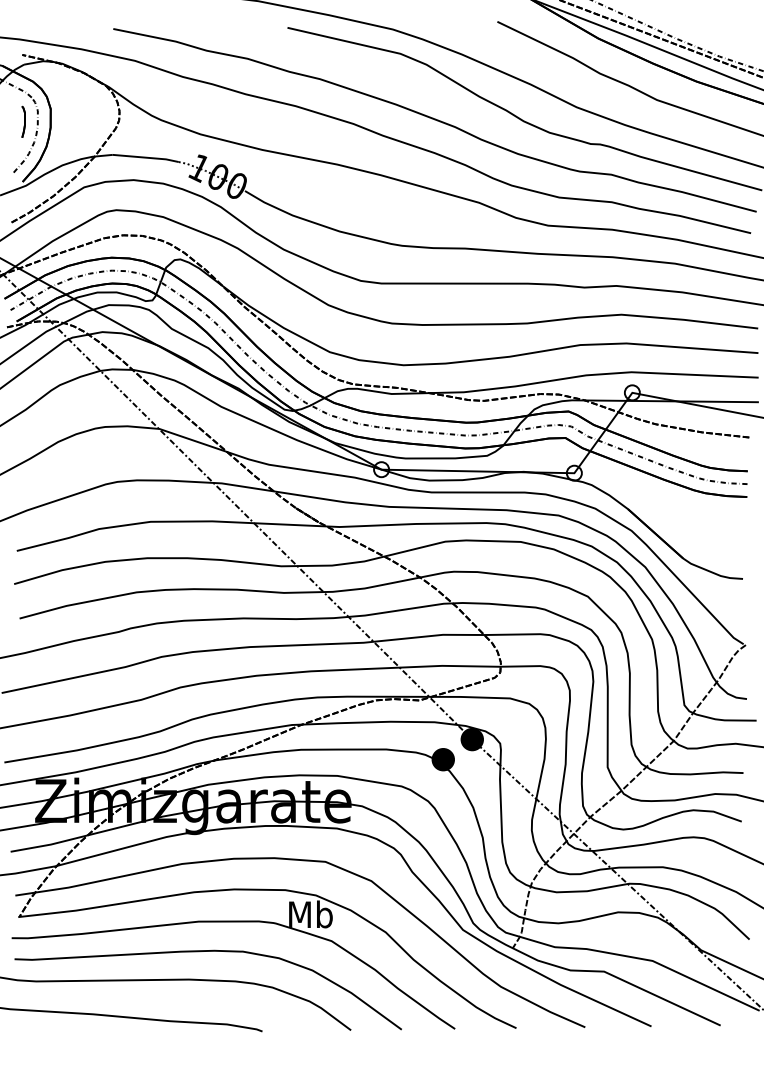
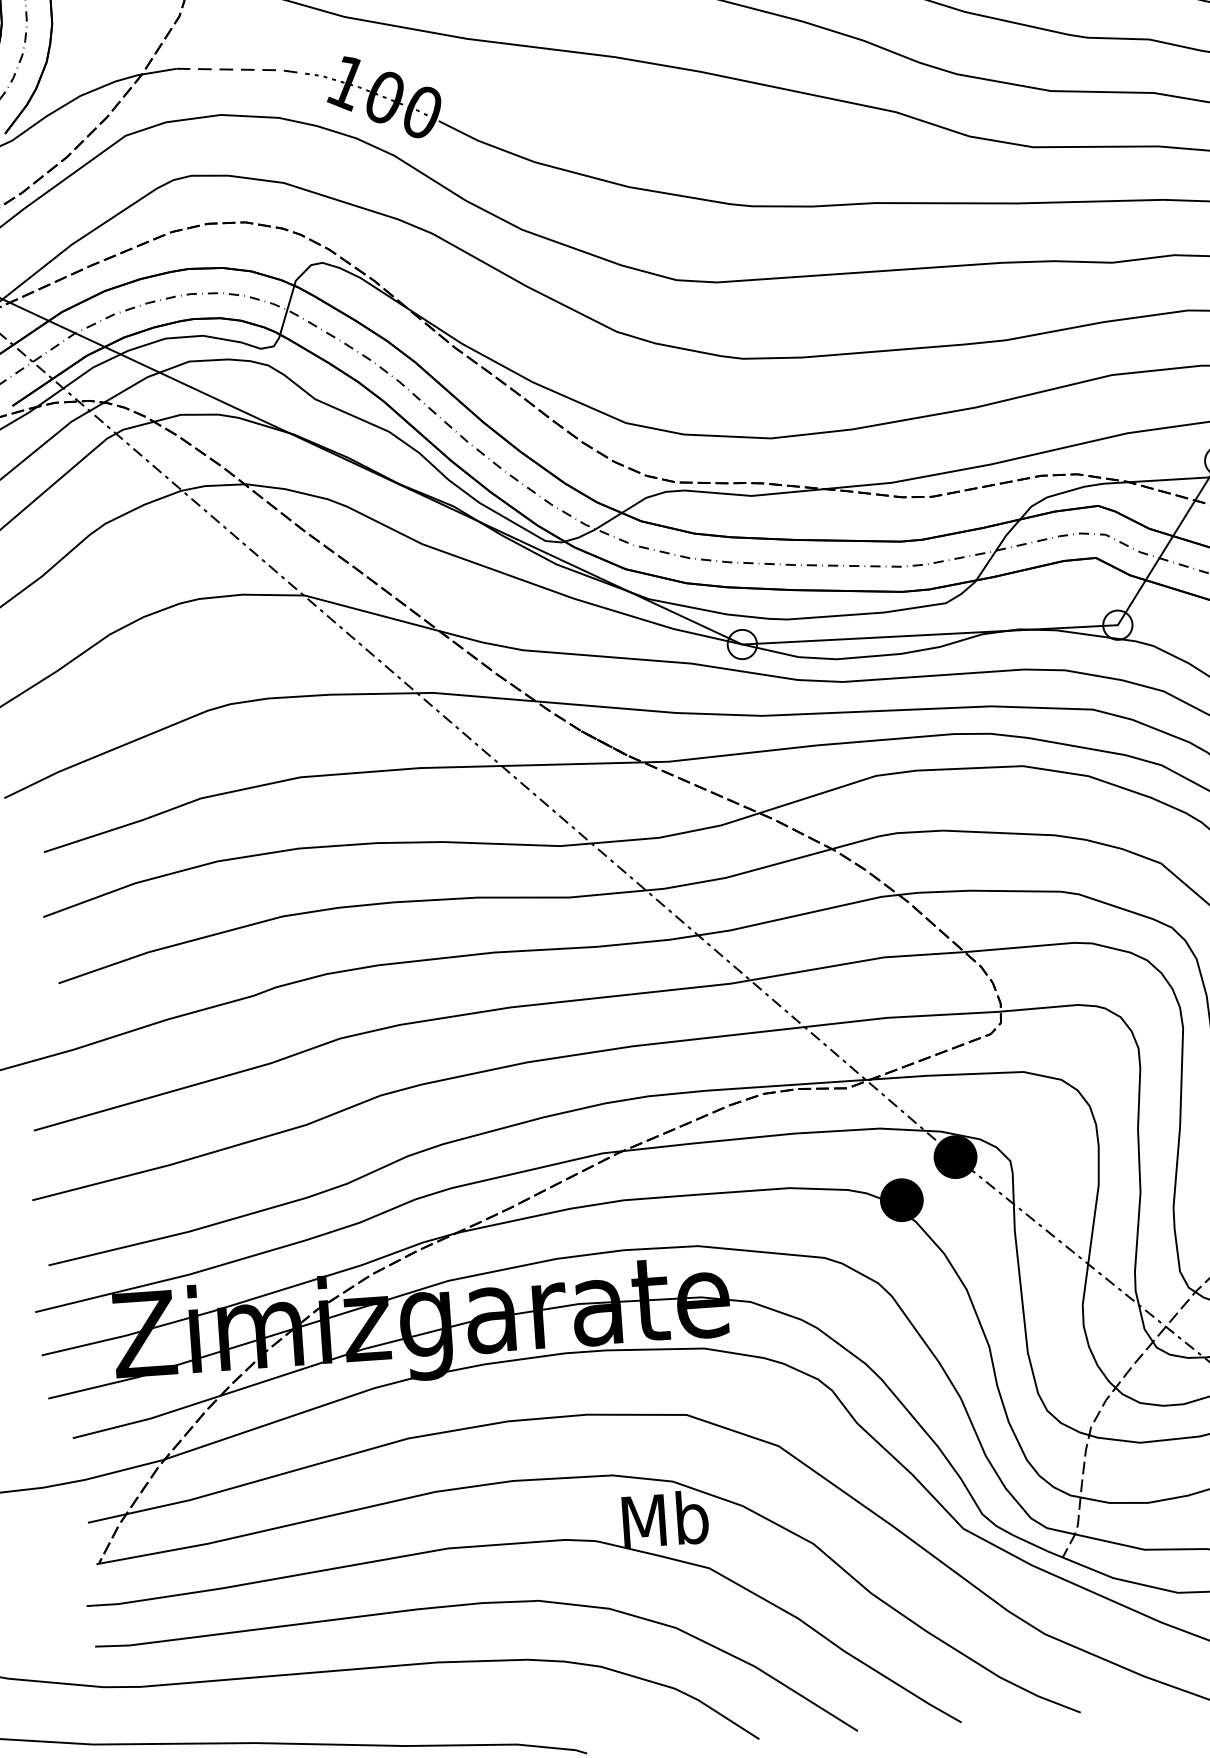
line: (146, 157) -> (242, 69), solid -> dashed

